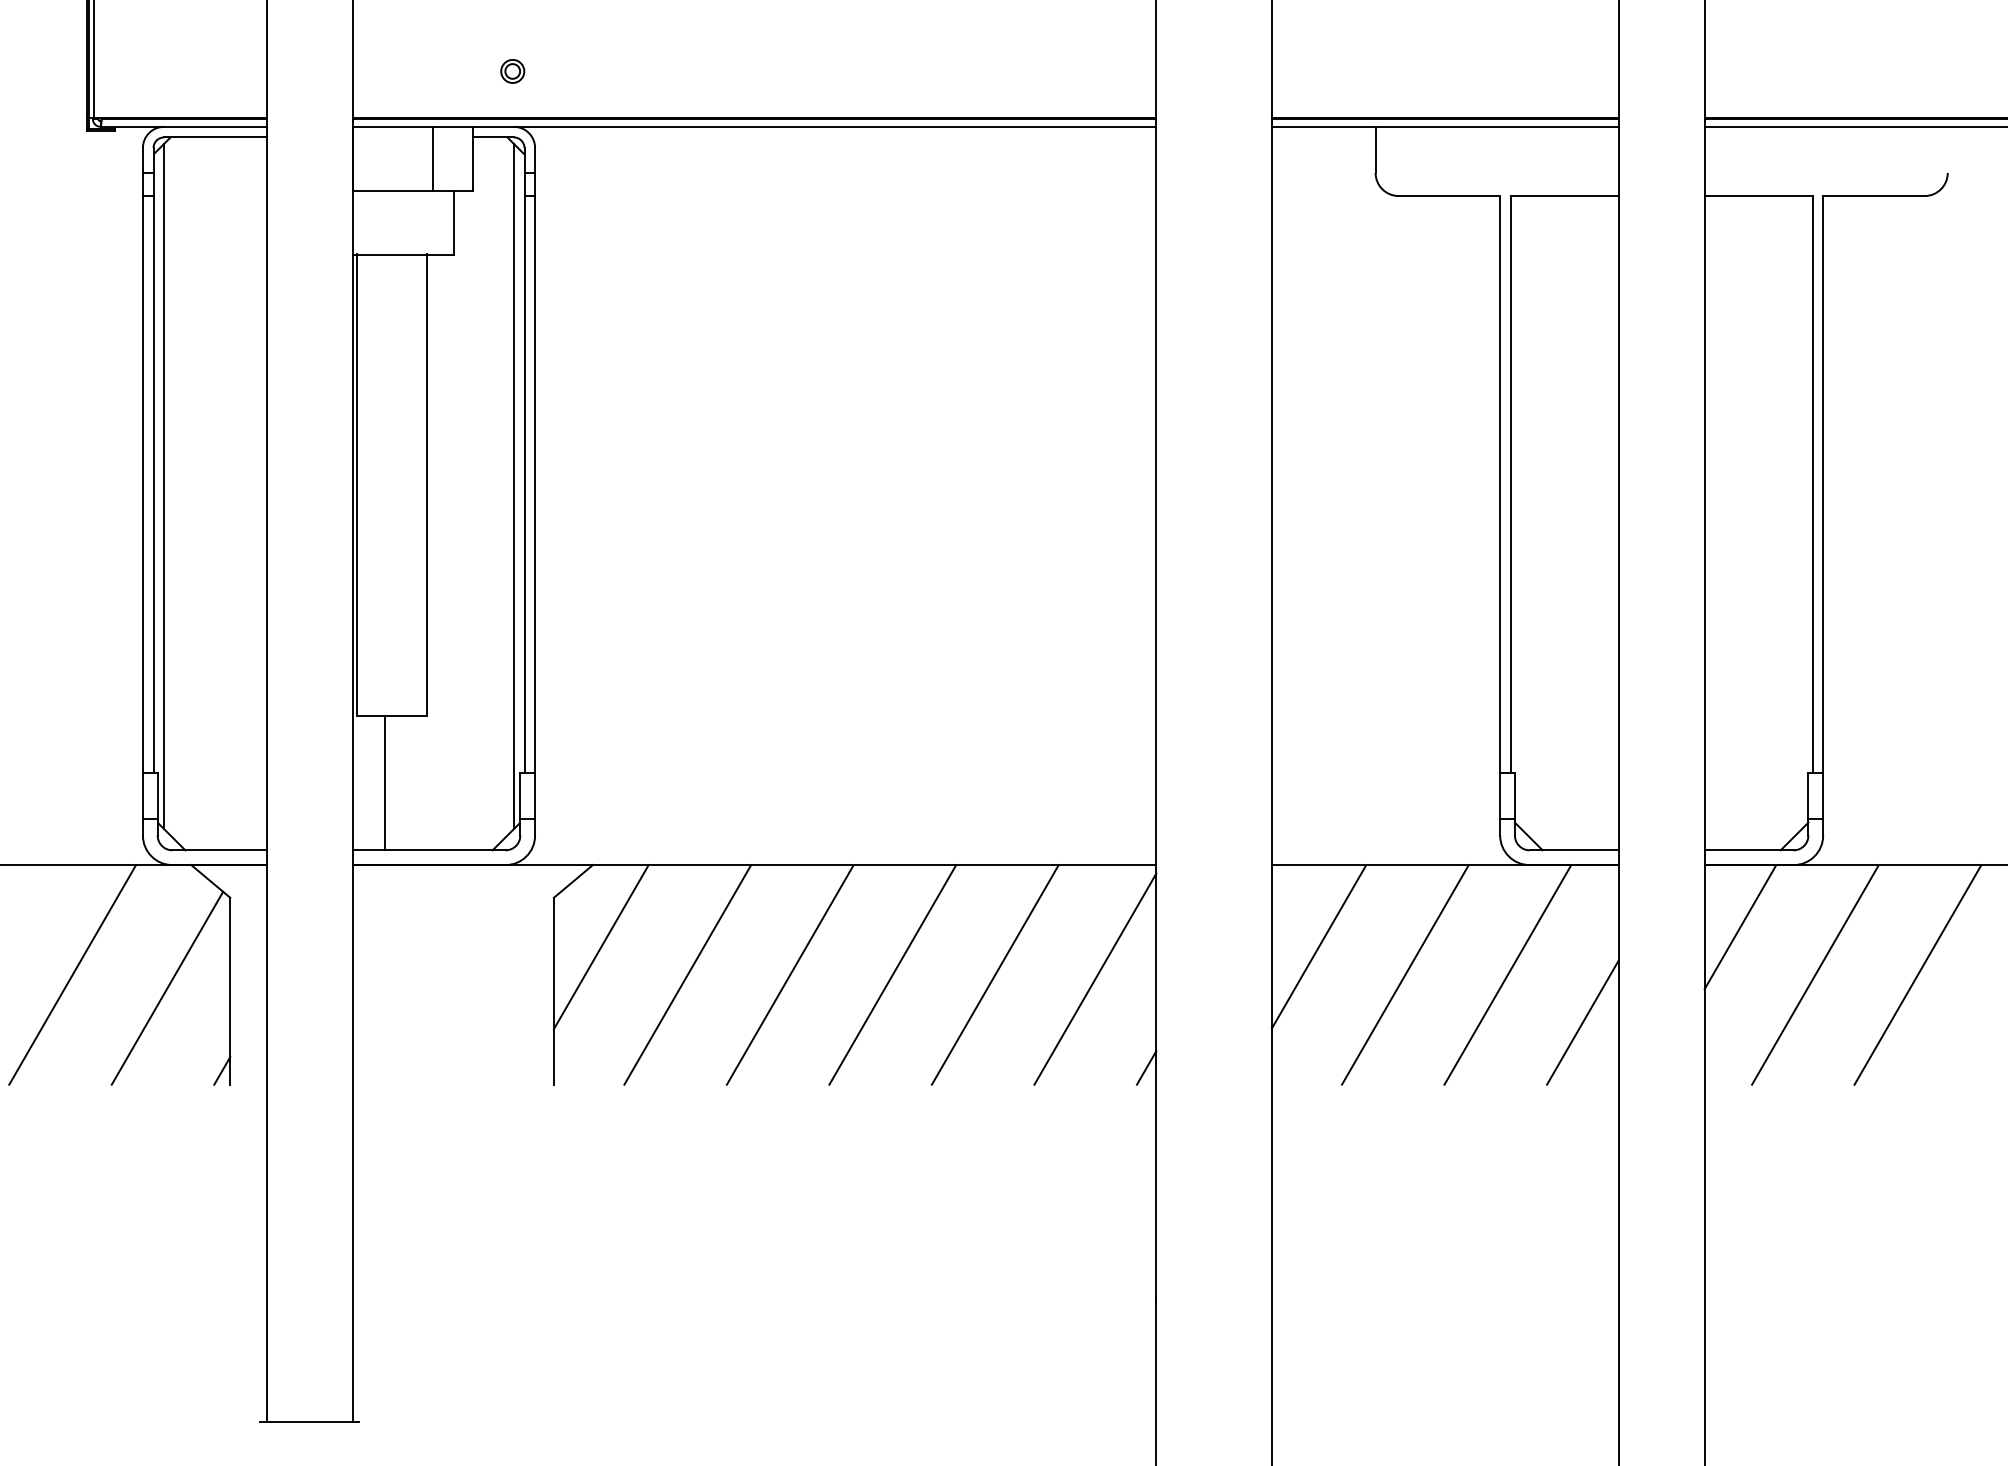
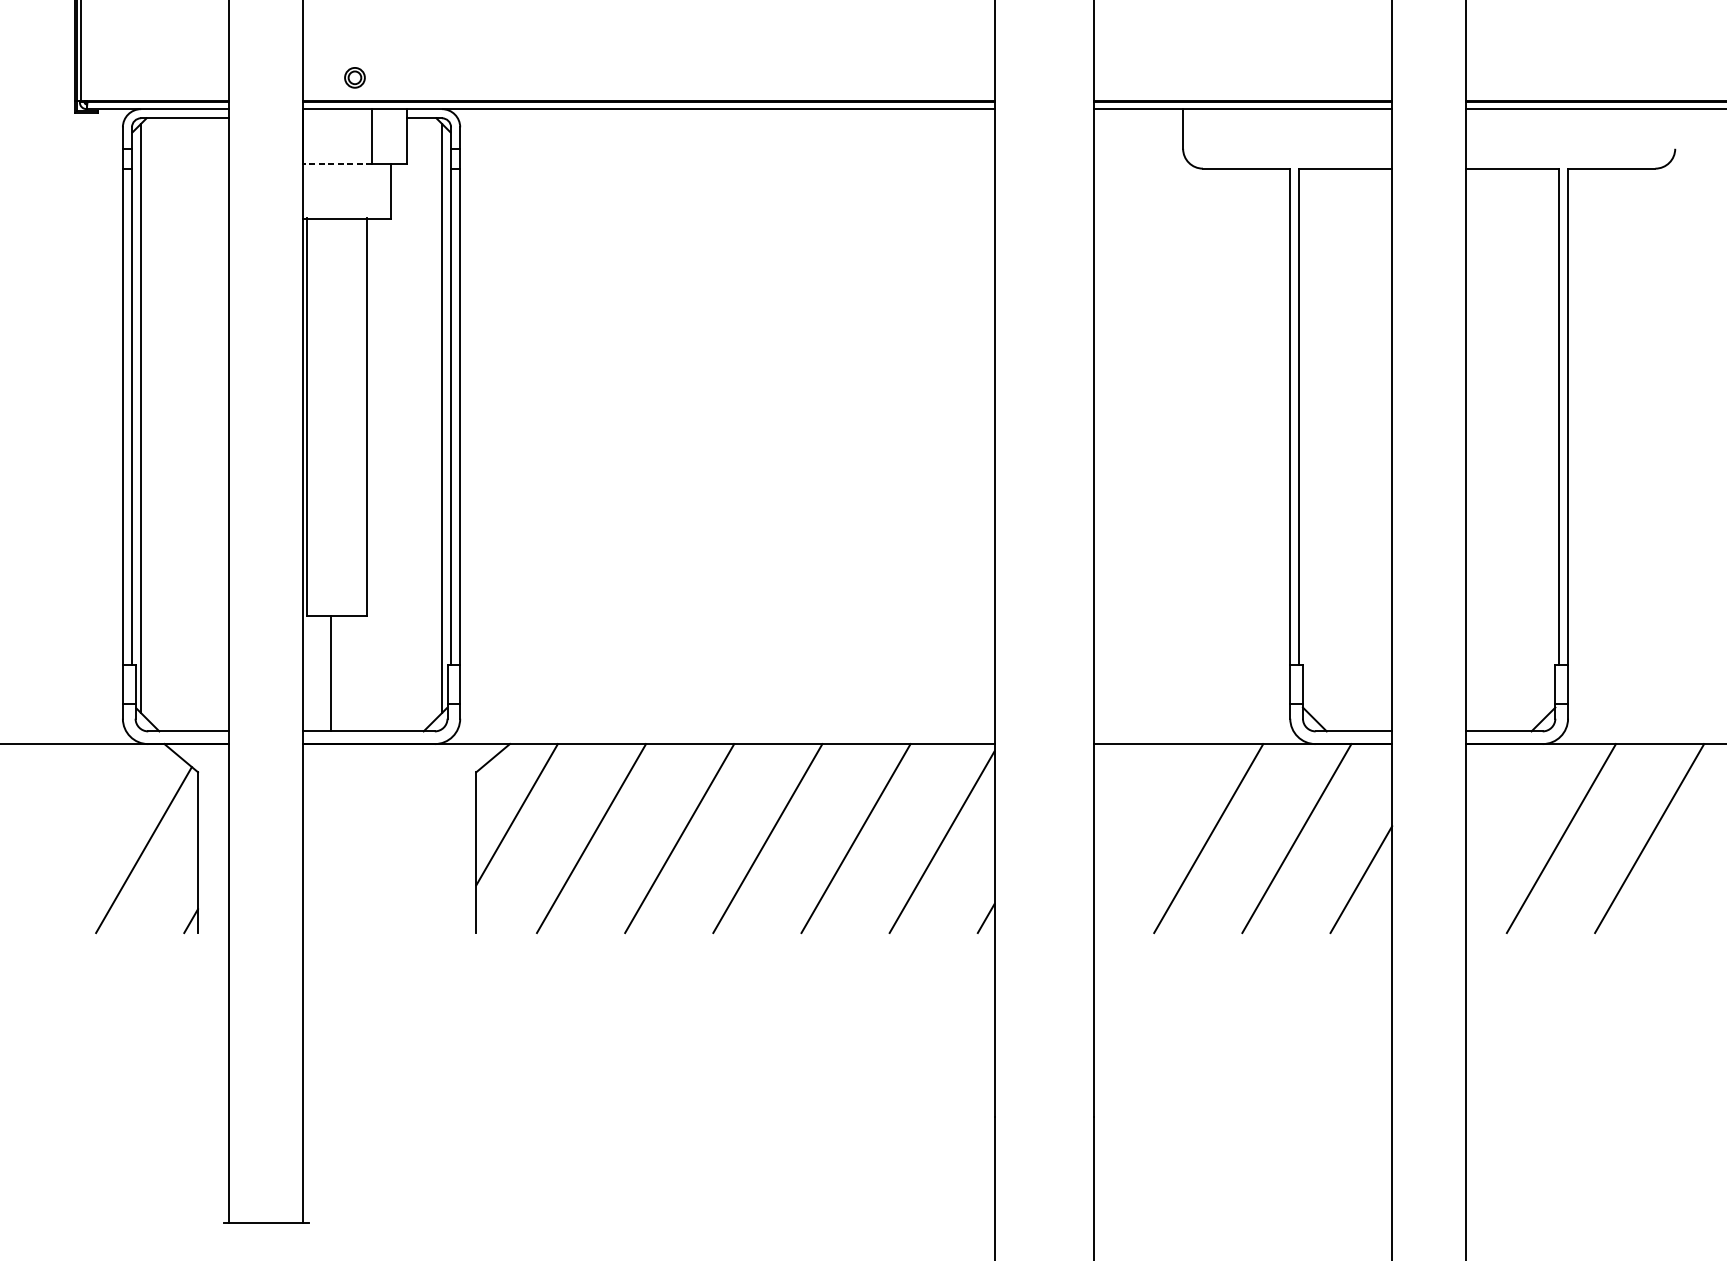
part: (512, 71) -> (354, 77), moved
line: (392, 190) -> (337, 163), solid -> dashed
line: (1740, 927) -> (1496, 797), removed
line: (1318, 946) -> (1134, 814), removed
line: (72, 974) -> (62, 838), removed

